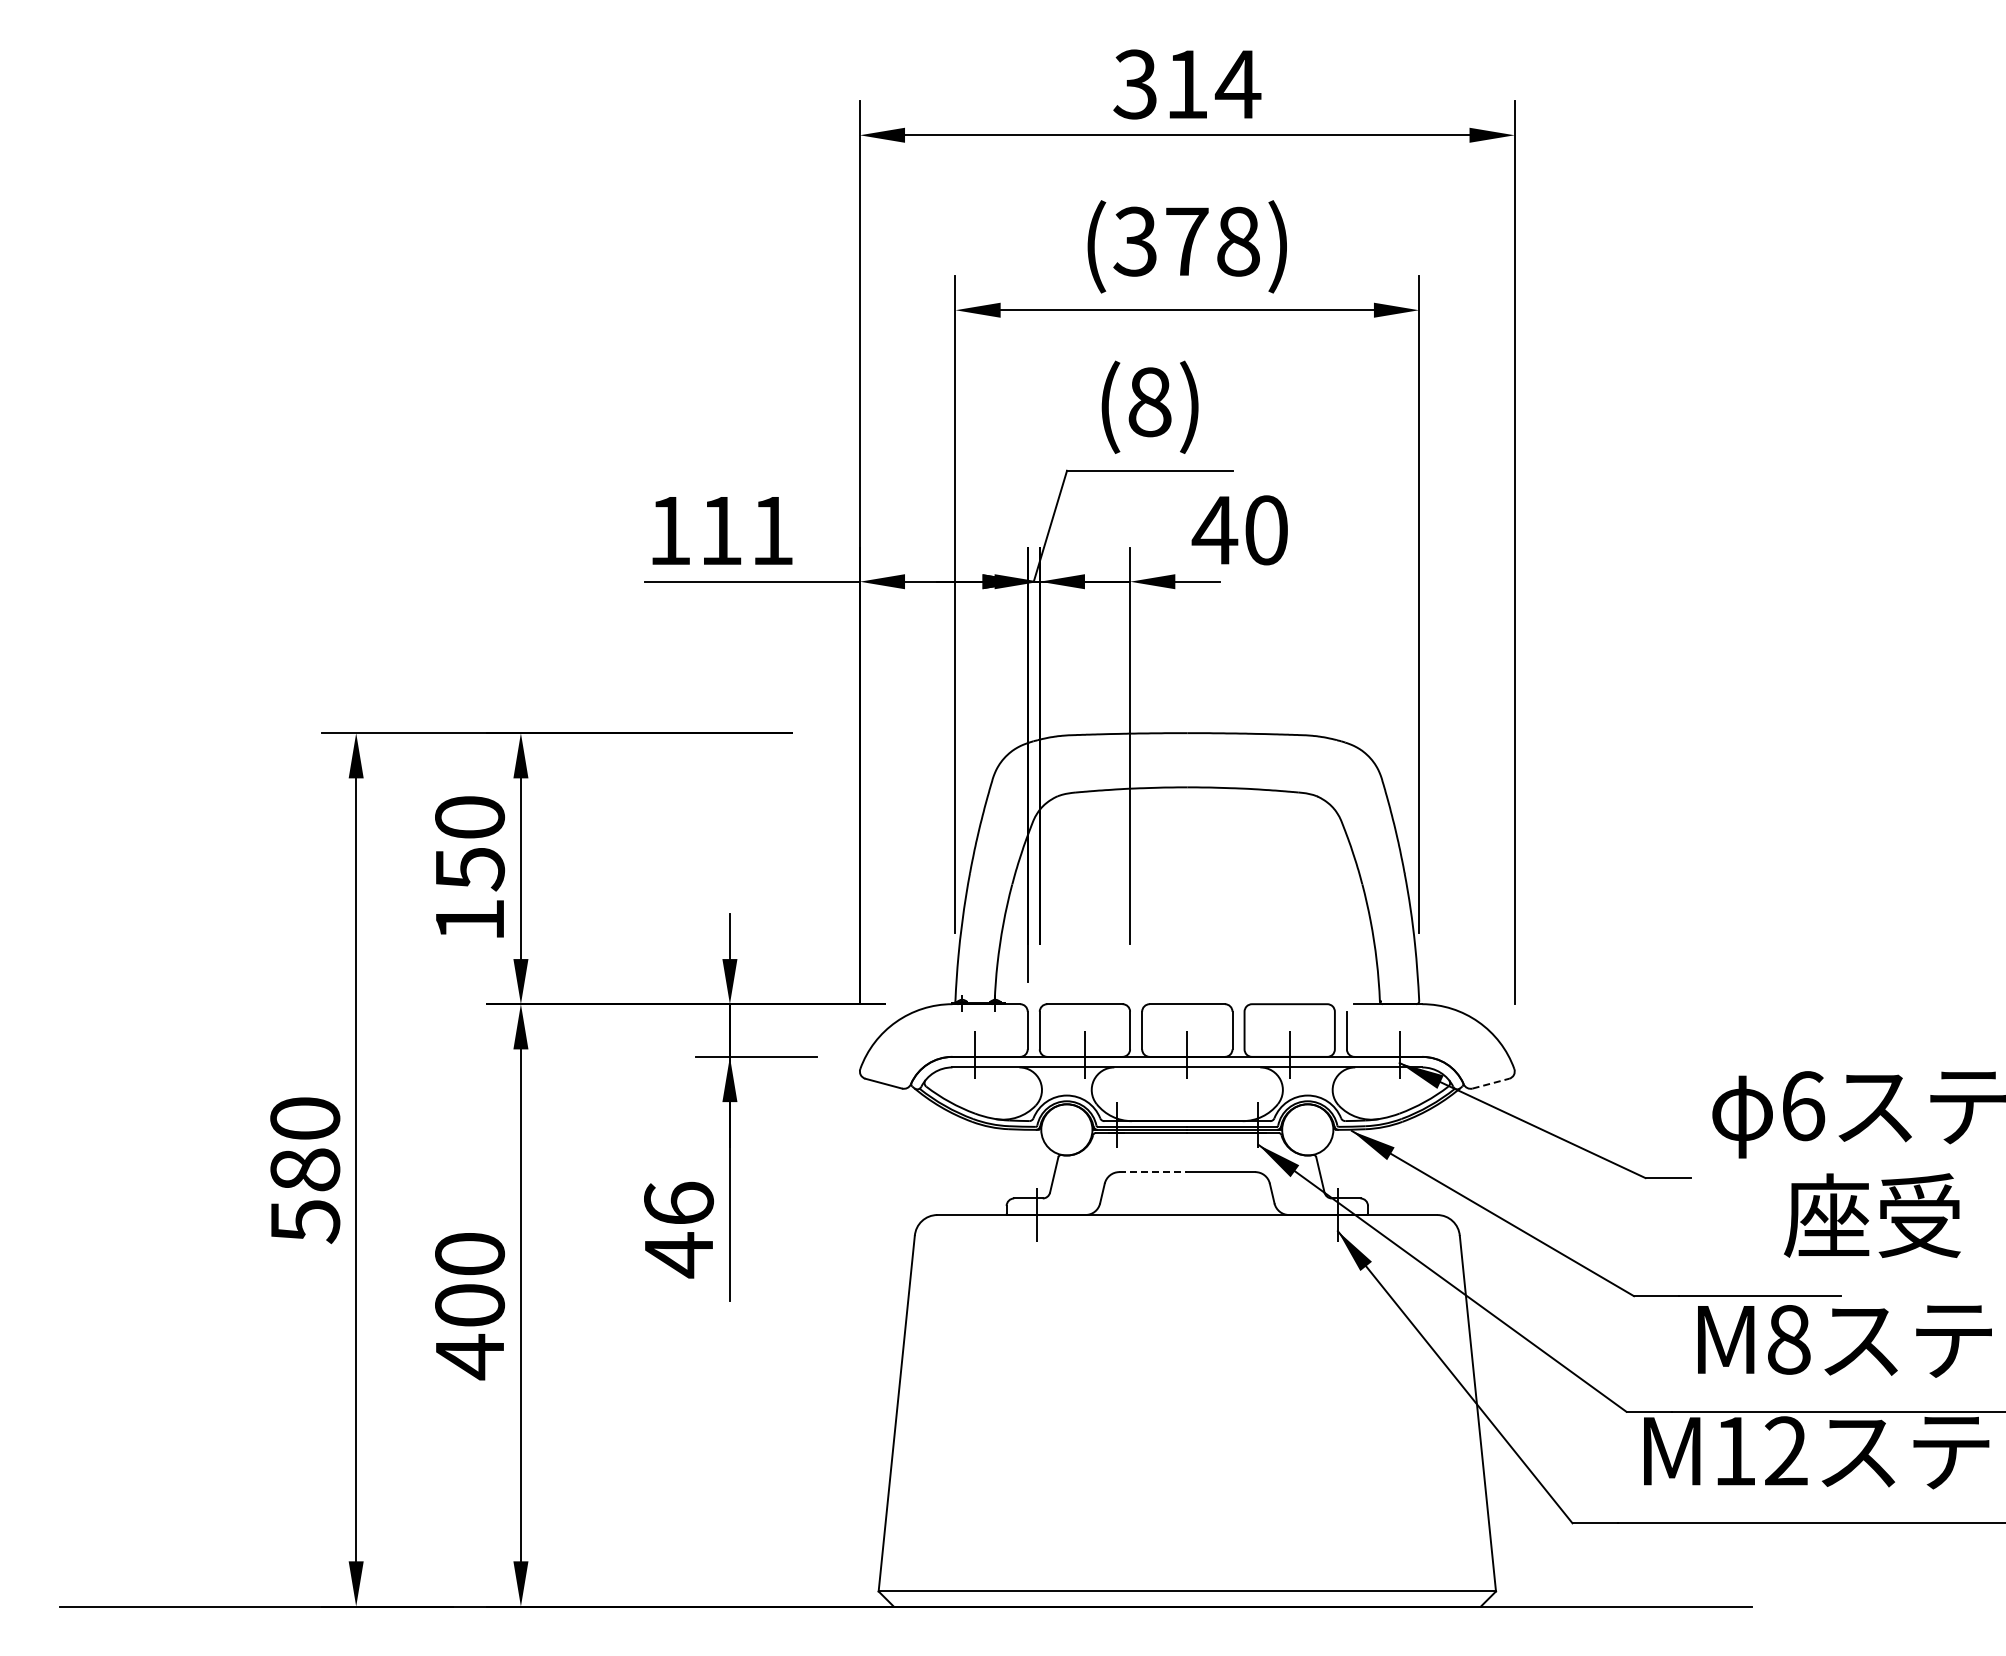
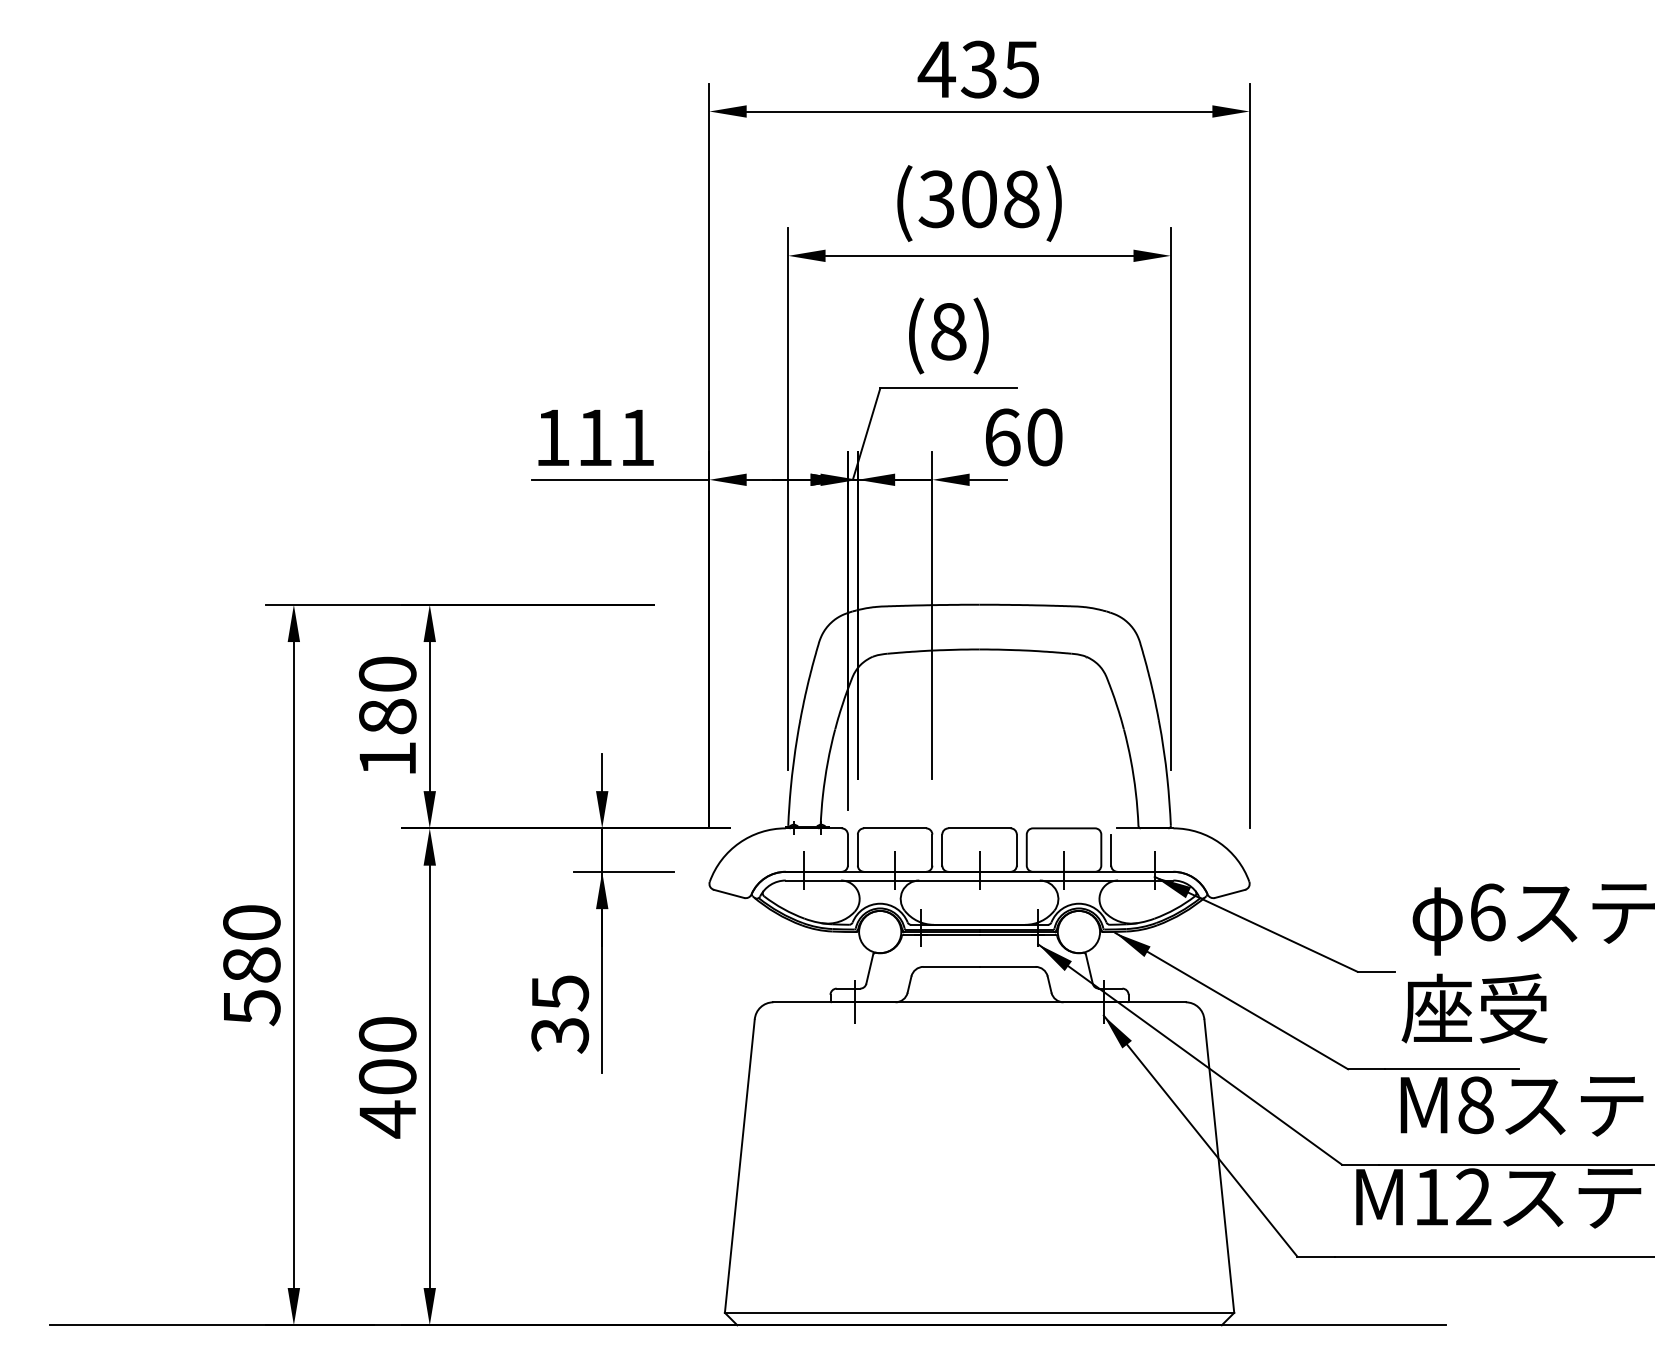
text: (1186, 84) -> (978, 69), 314 -> 435
text: (1187, 241) -> (979, 199), (378) -> (308)
text: (1214, 530) -> (1001, 437), 40 -> 60
text: (469, 869) -> (387, 717), 150 -> 180
line: (1490, 1083) -> (1229, 893), dashed -> solid
line: (1153, 1172) -> (951, 967), dashed -> solid
text: (1872, 1215) -> (1474, 1008), moved
text: (679, 1229) -> (560, 1014), 46 -> 35

